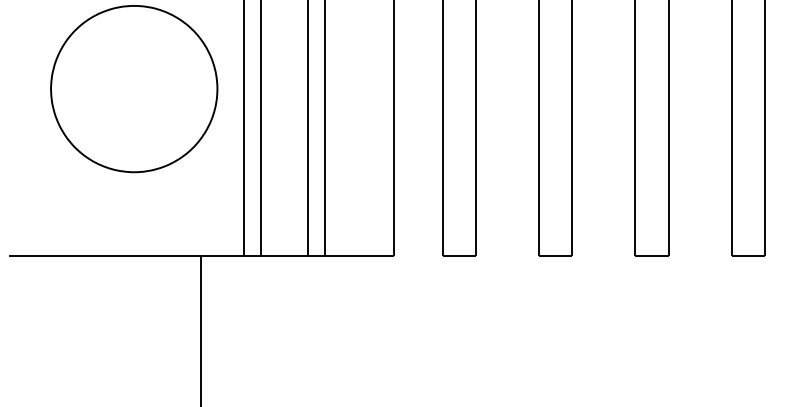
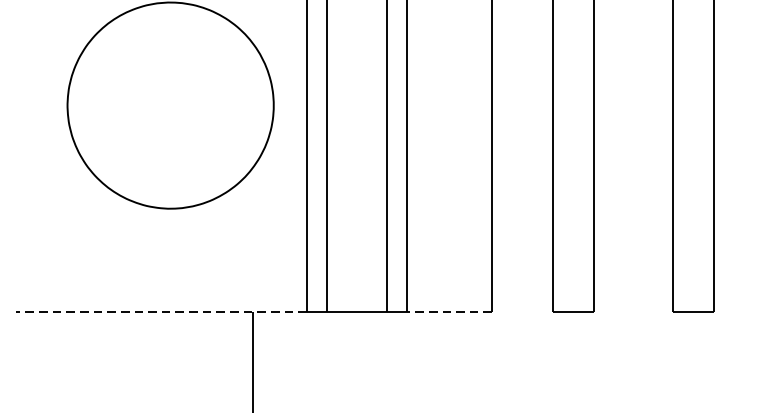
line: (126, 255) -> (161, 311), solid -> dashed
line: (358, 255) -> (448, 311), solid -> dashed

